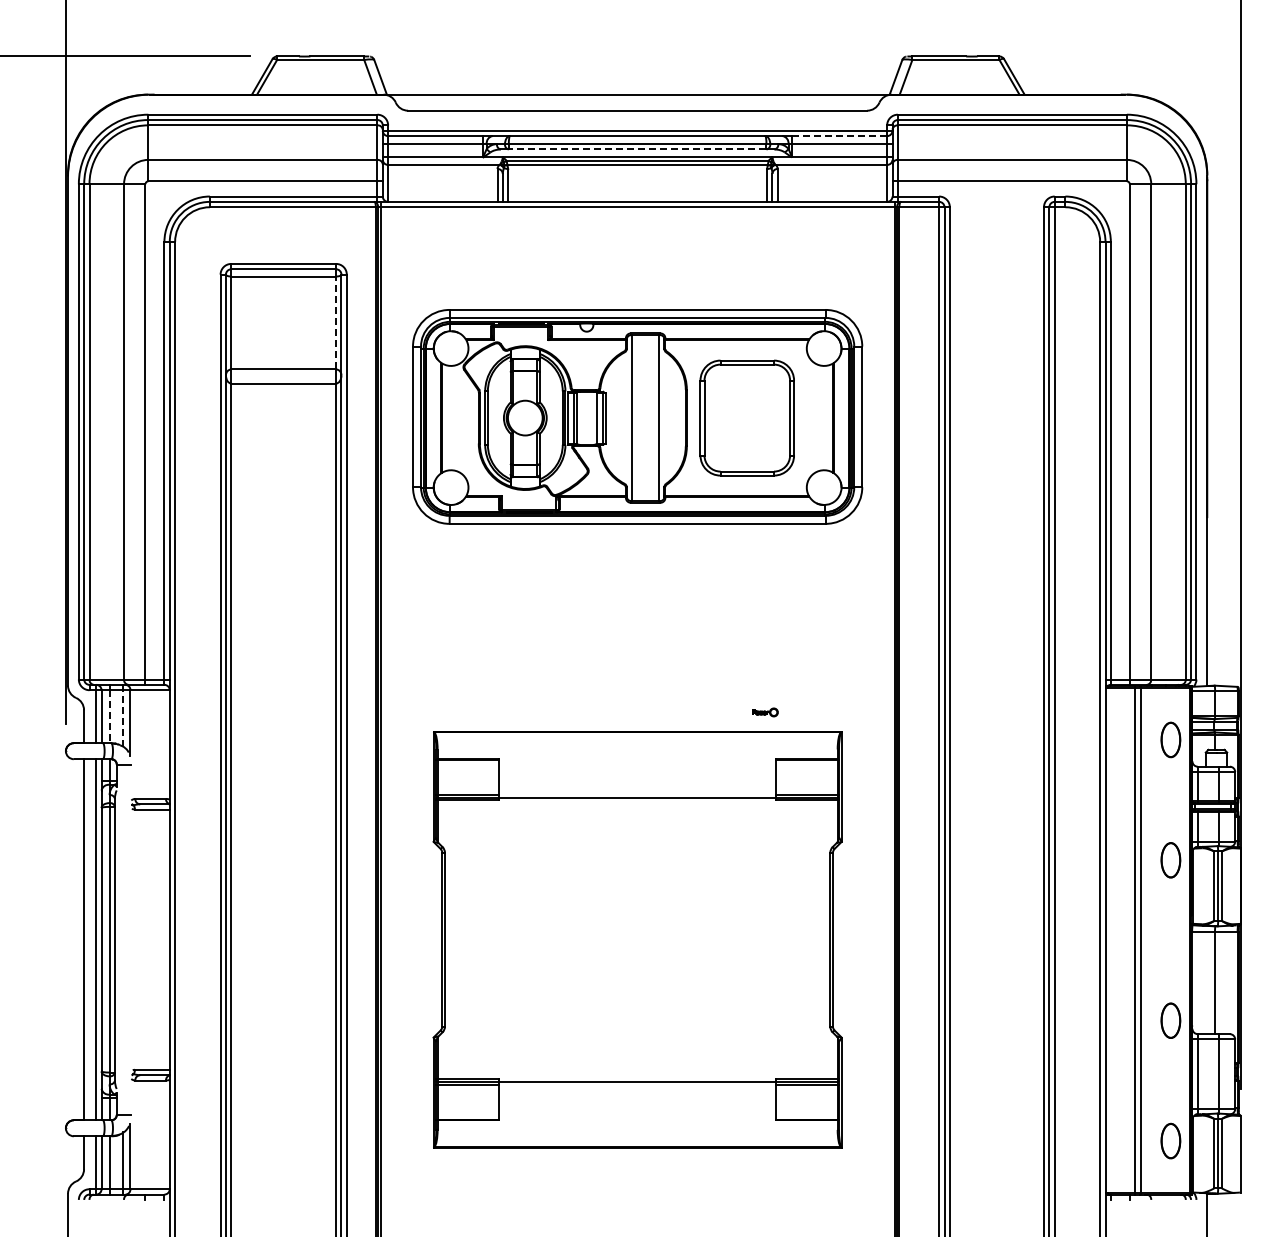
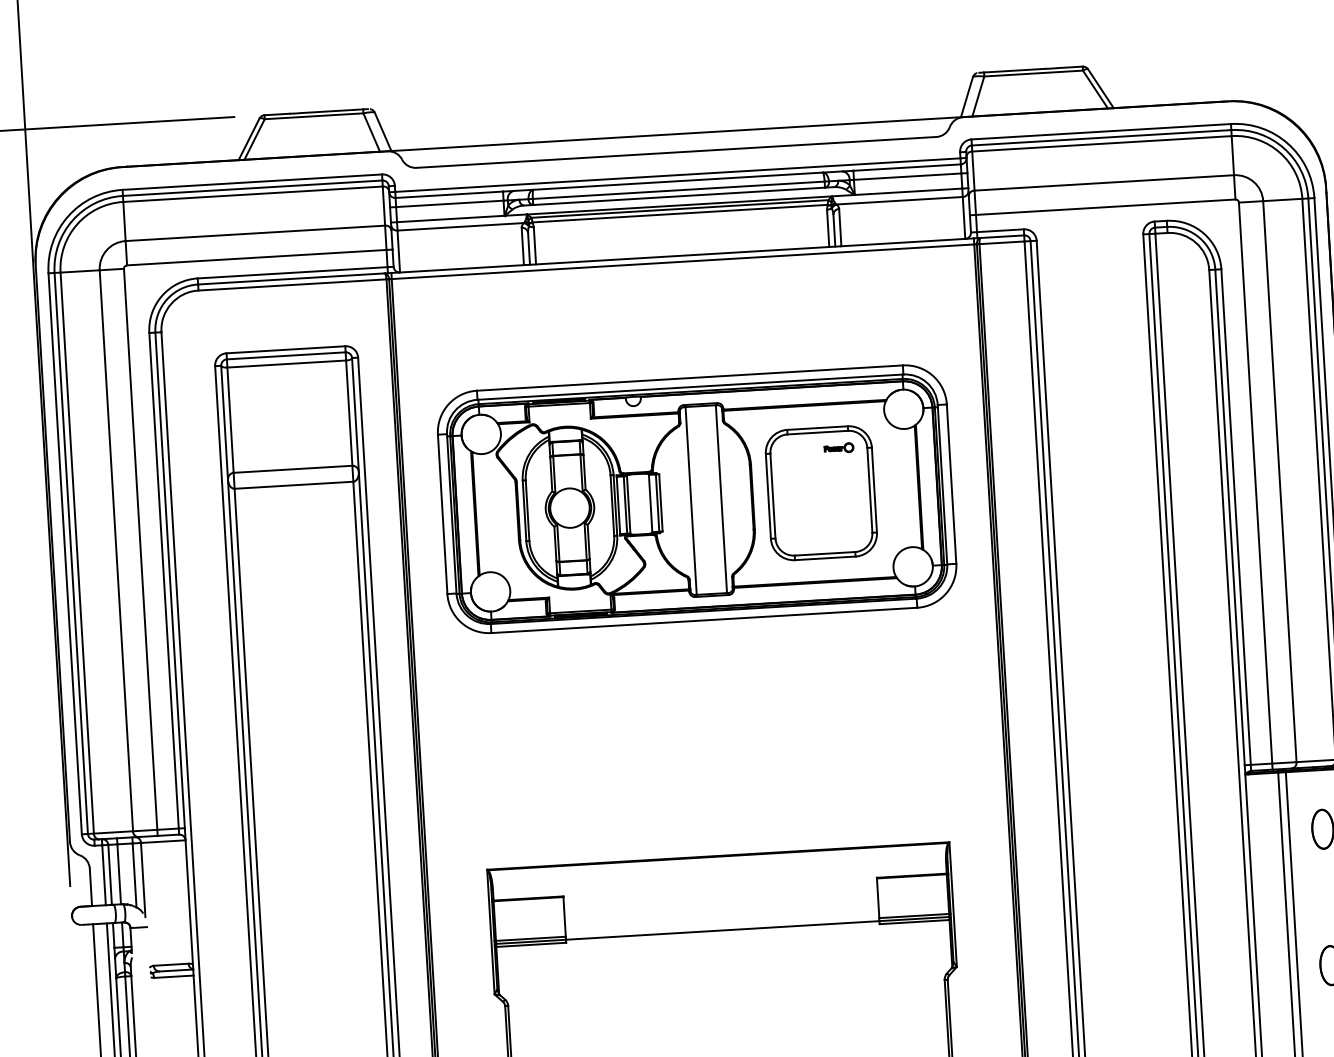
line: (840, 136) -> (908, 167), dashed -> solid
line: (637, 149) -> (678, 196), dashed -> solid
line: (336, 322) -> (349, 412), dashed -> solid
part: (765, 712) -> (839, 448), moved
line: (109, 717) -> (119, 875), dashed -> solid
line: (123, 718) -> (135, 875), dashed -> solid

